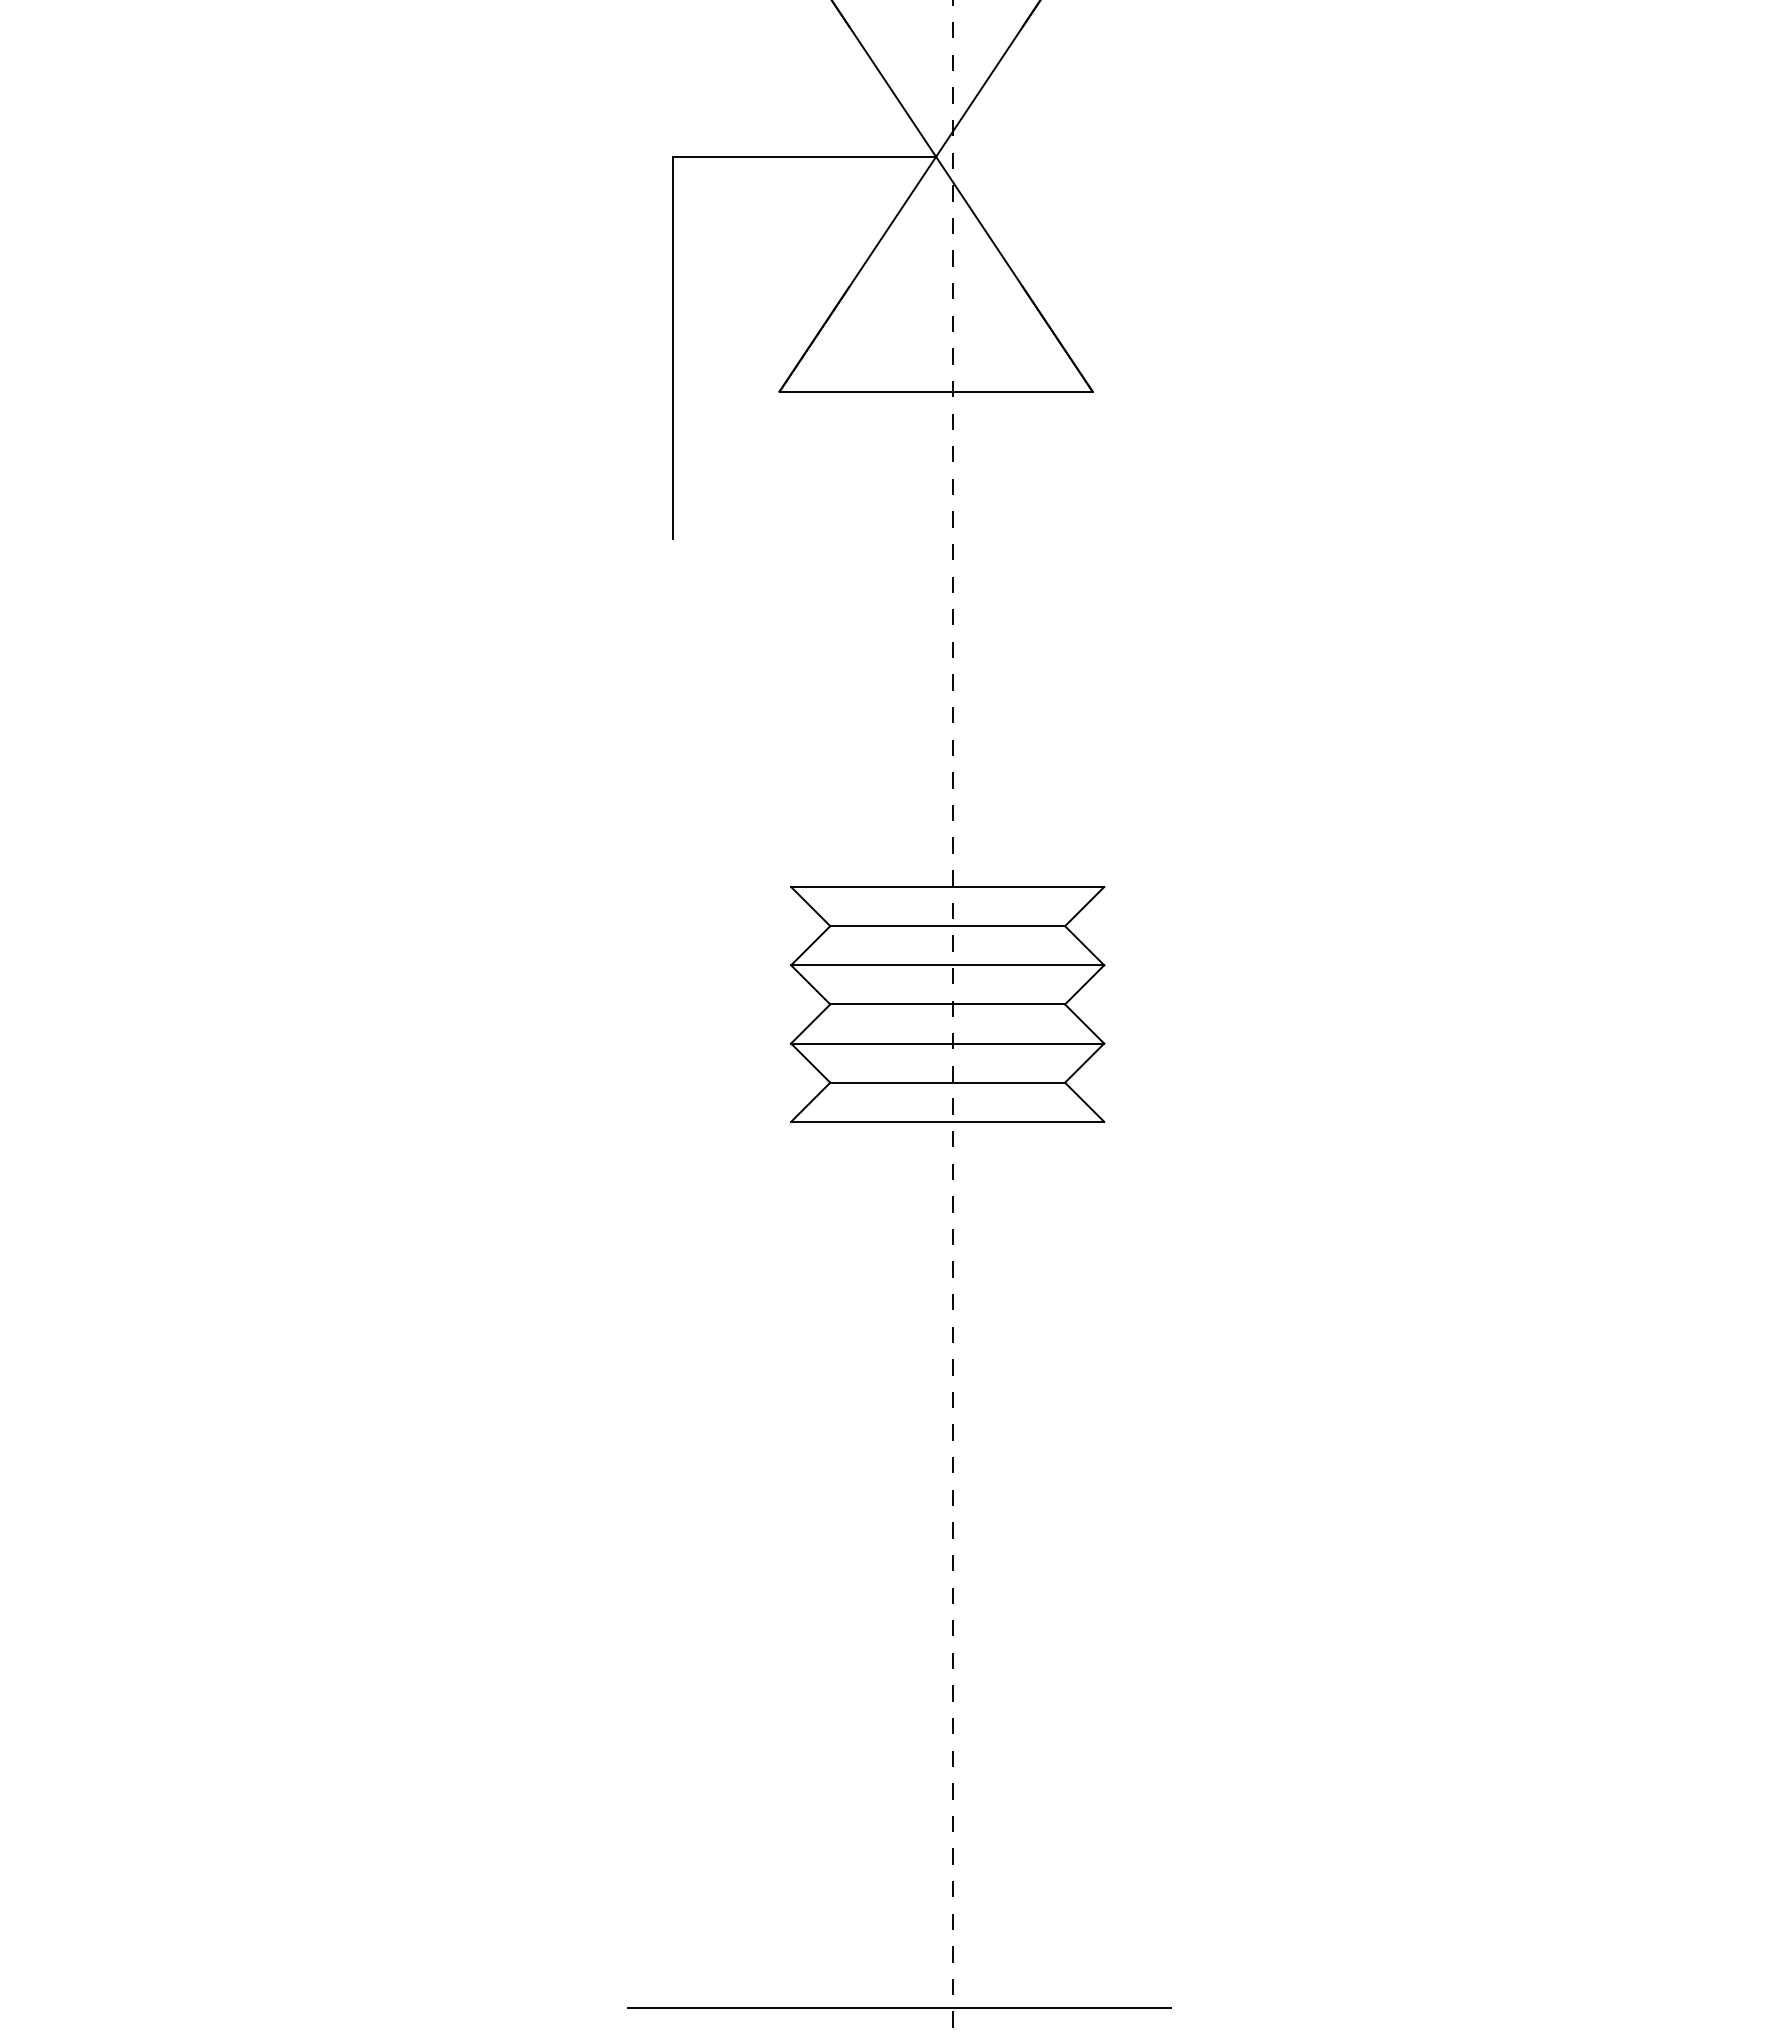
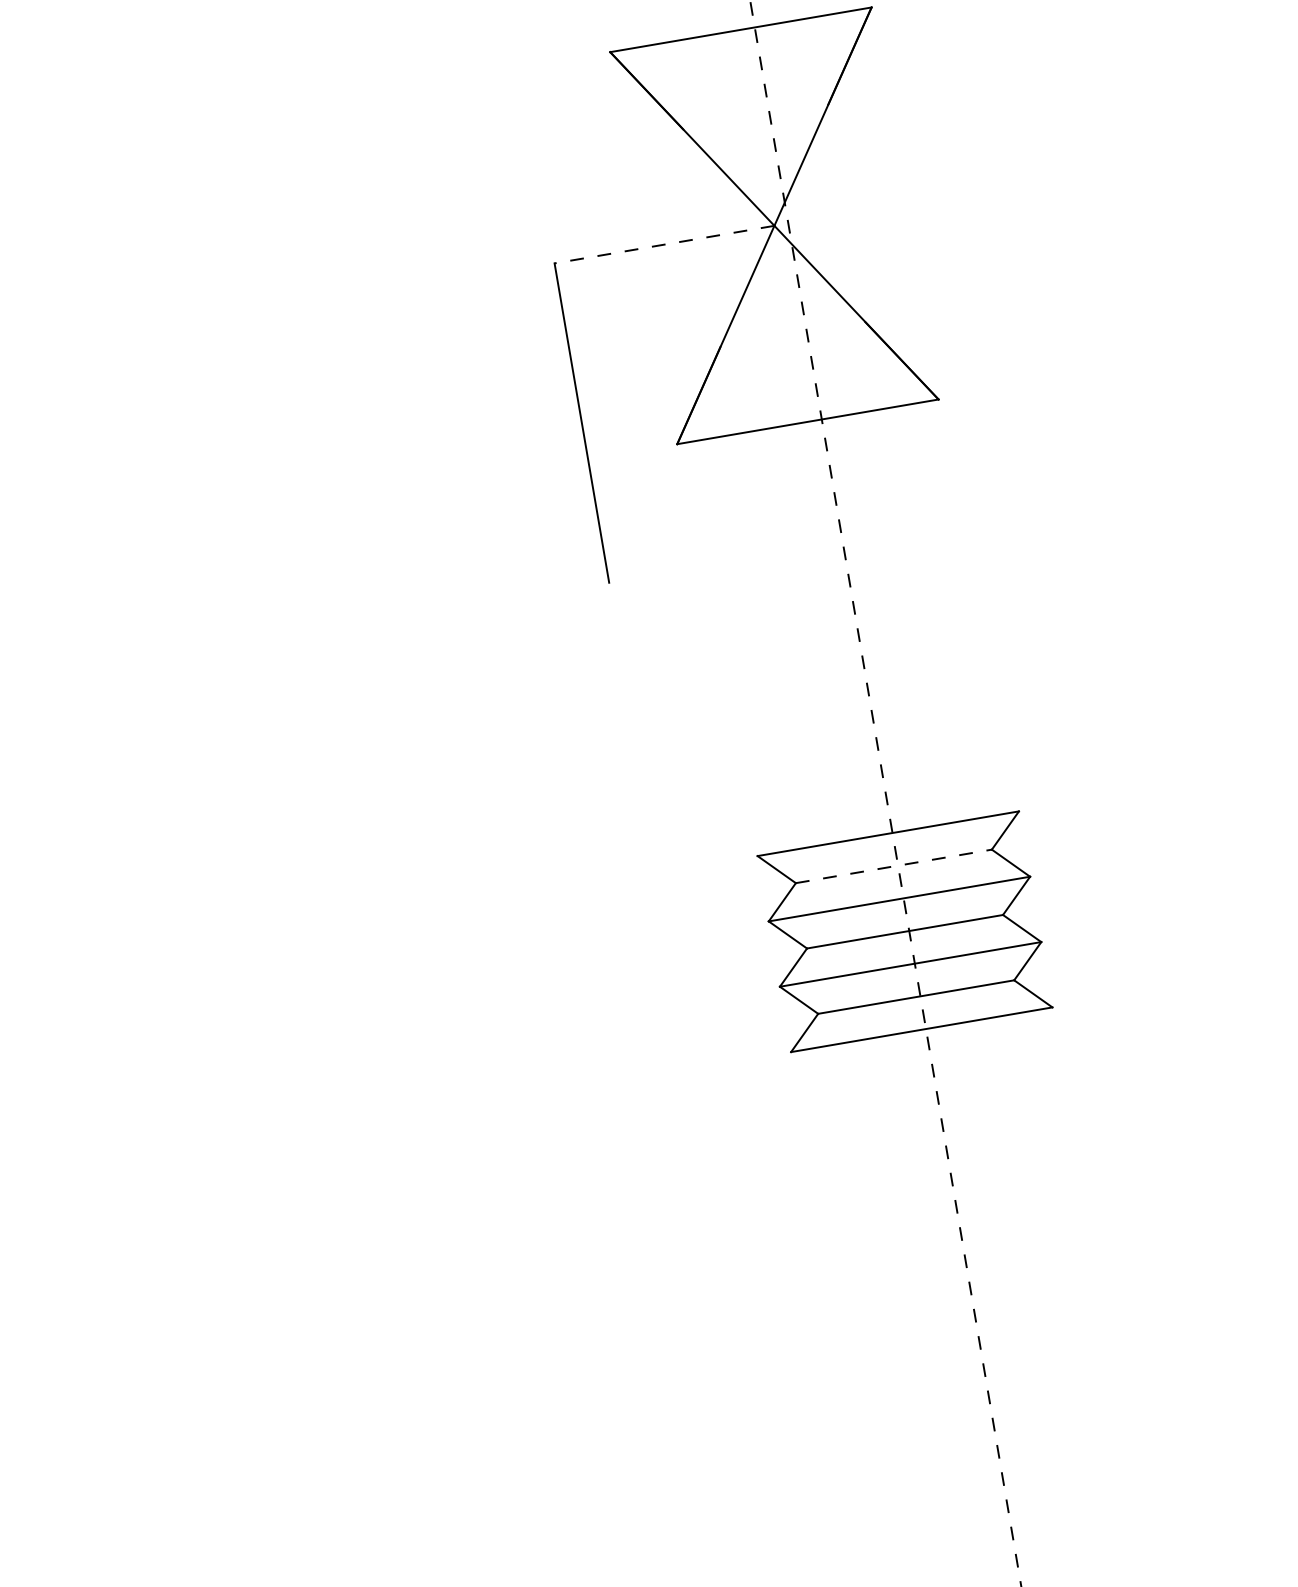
line: (804, 156) -> (664, 244), solid -> dashed
line: (948, 926) -> (894, 866), solid -> dashed

